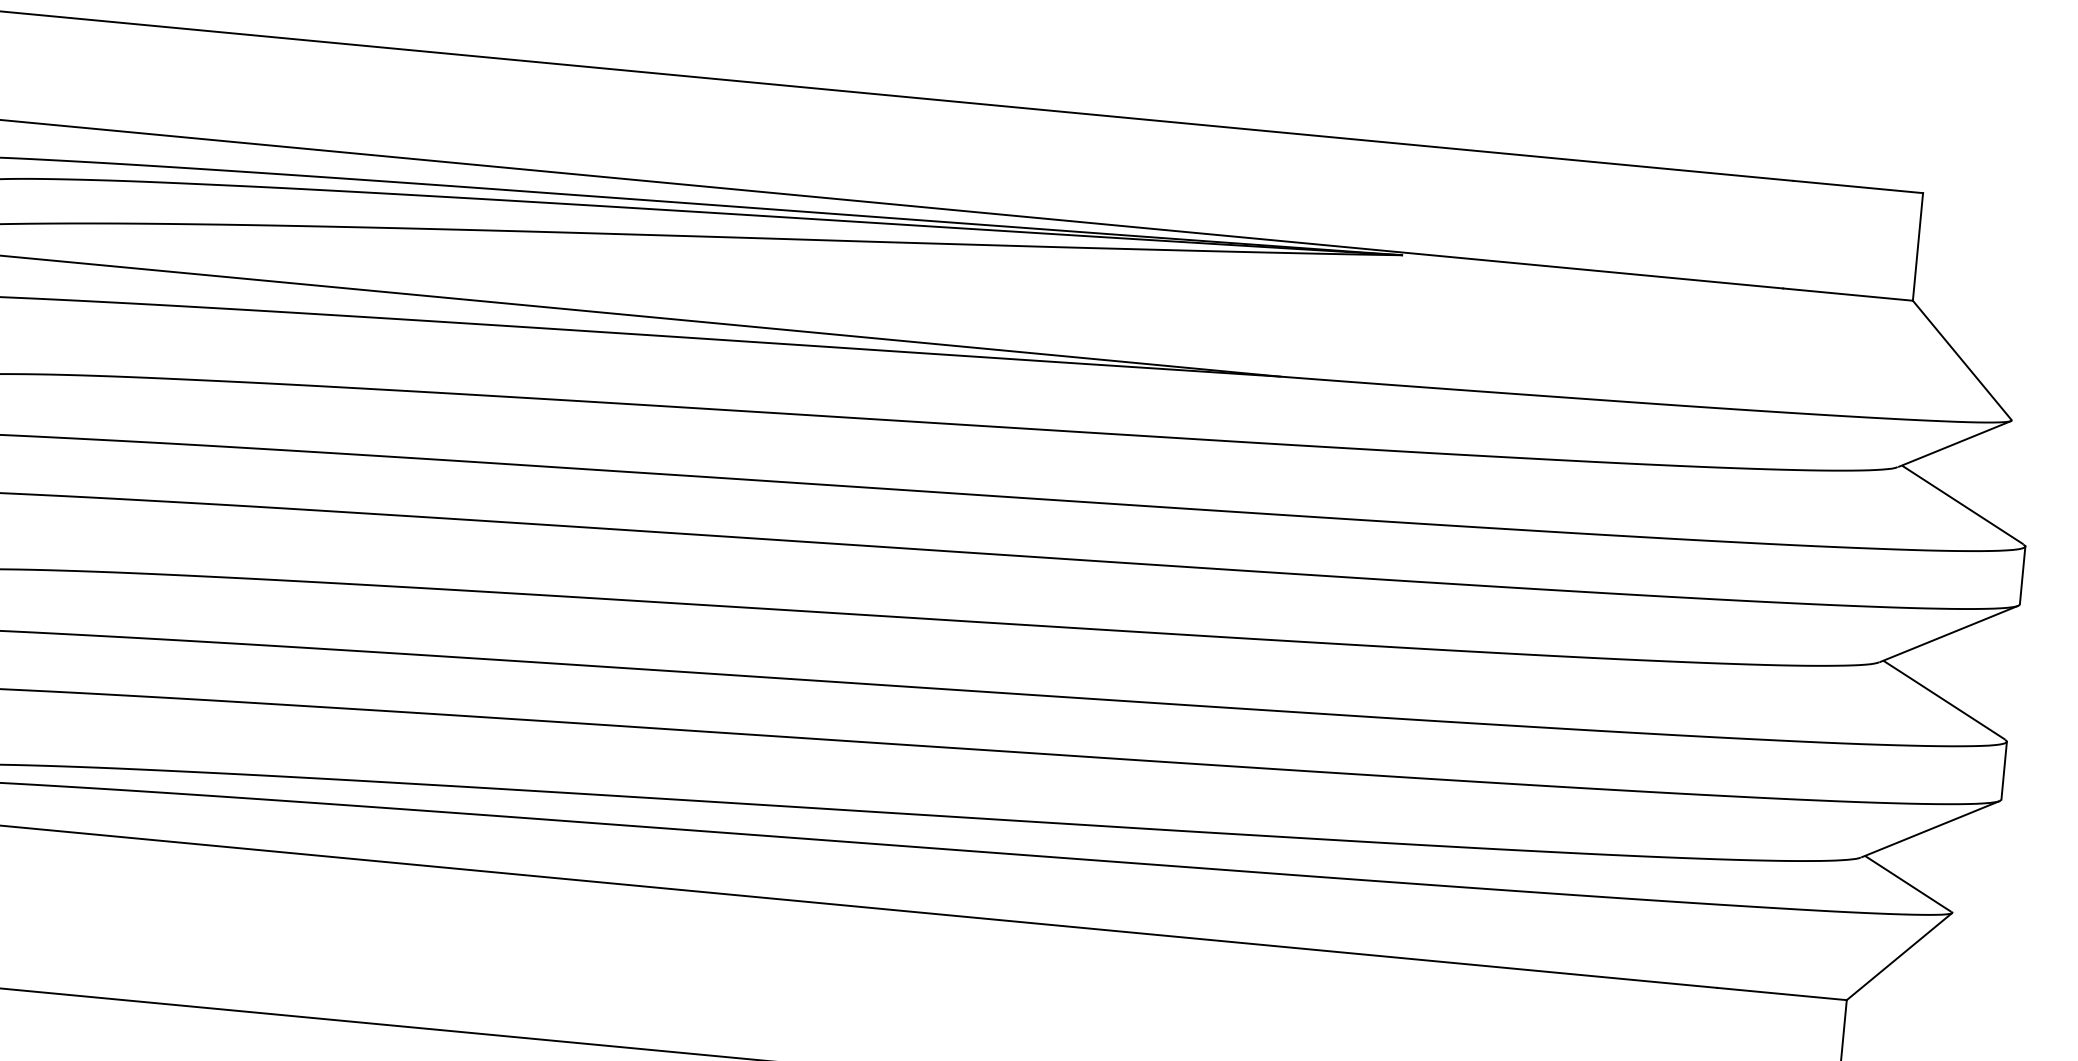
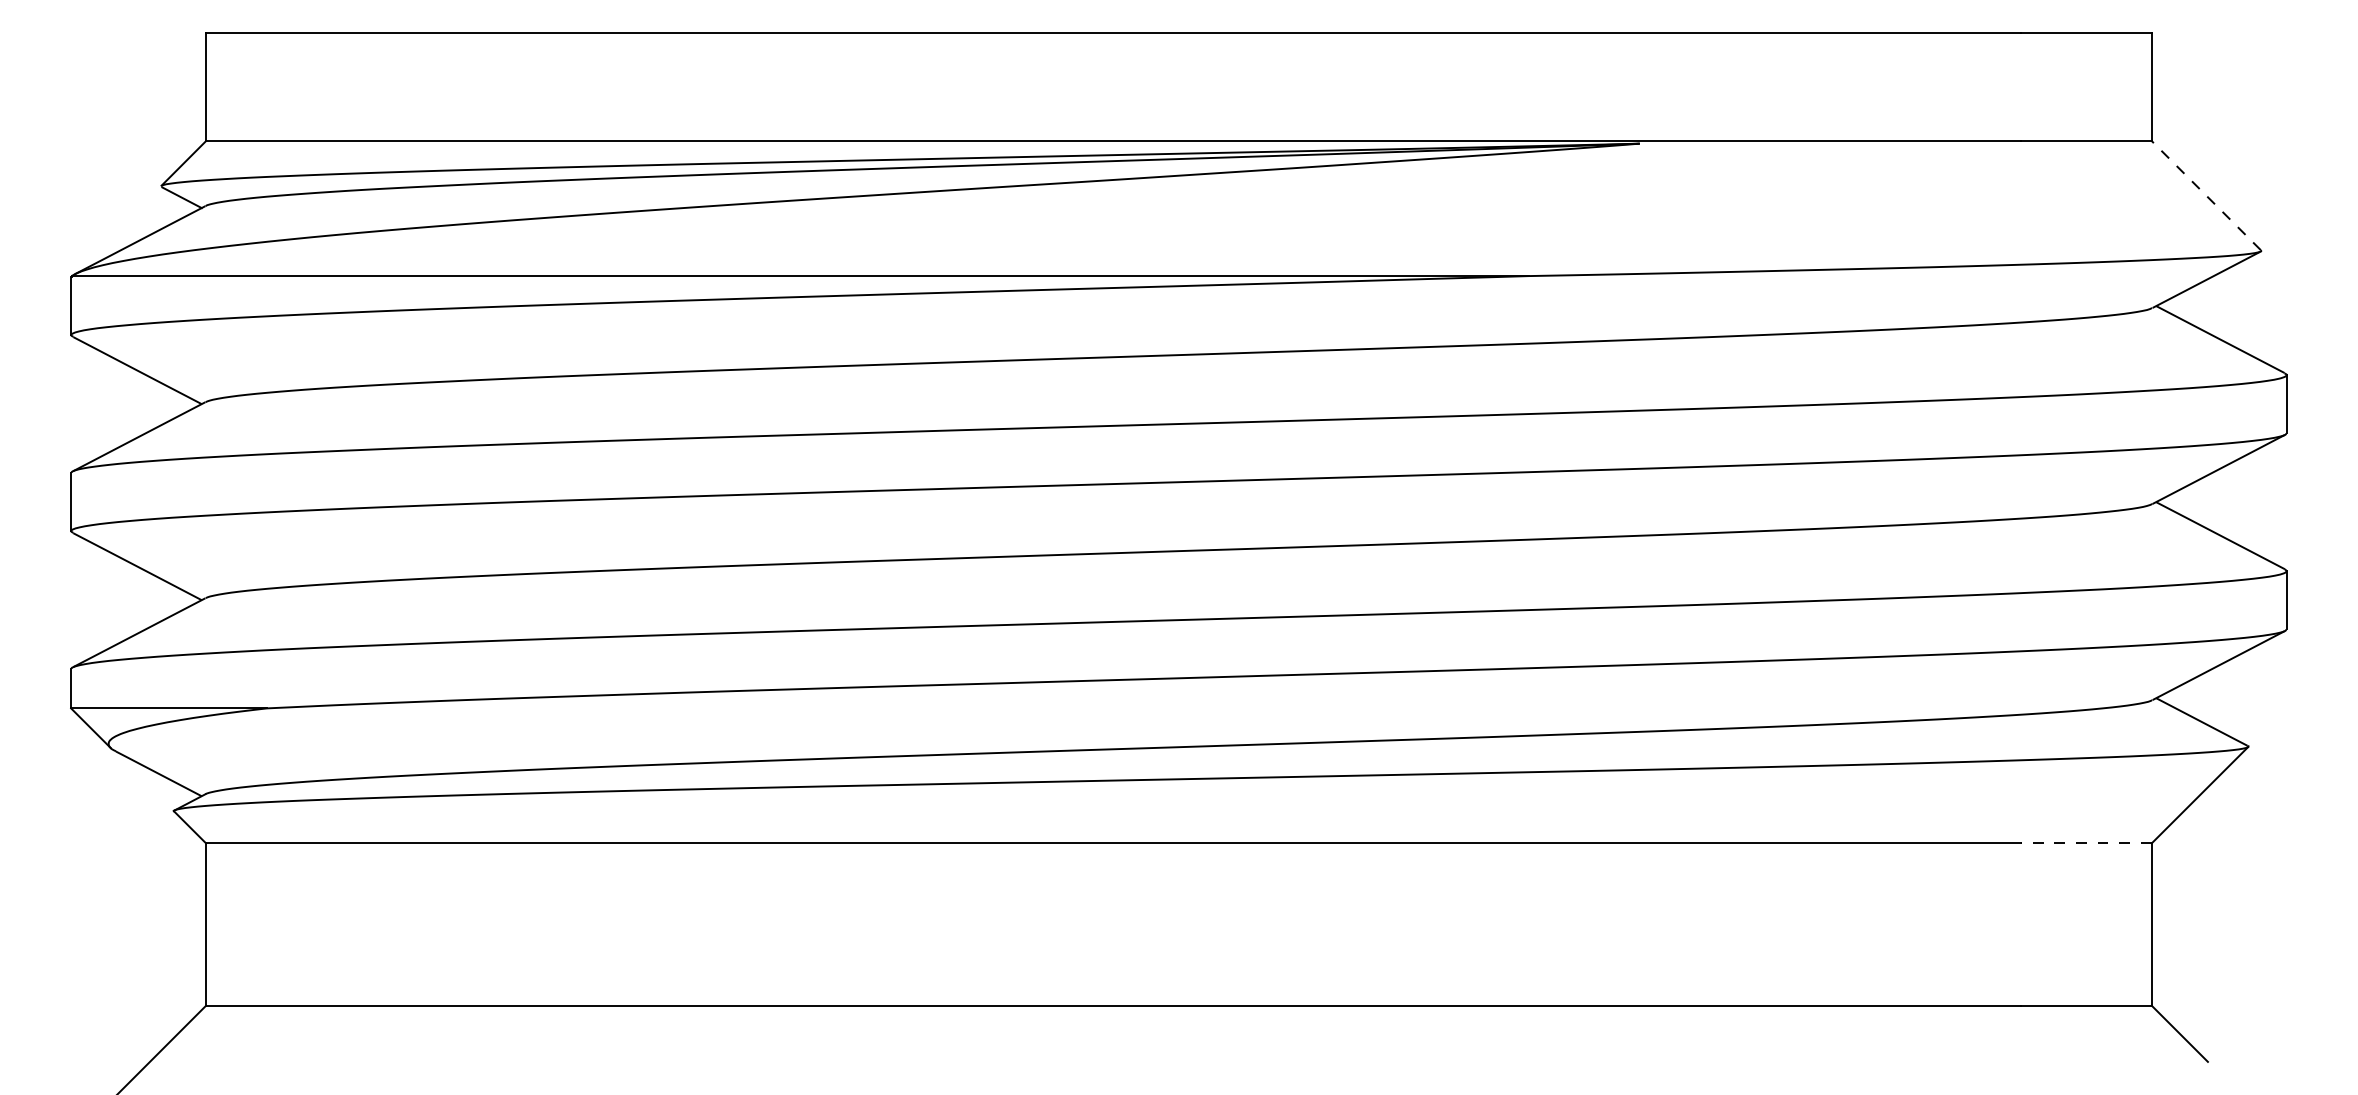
line: (1961, 360) -> (2205, 195), solid -> dashed
line: (1781, 994) -> (2086, 843), solid -> dashed

